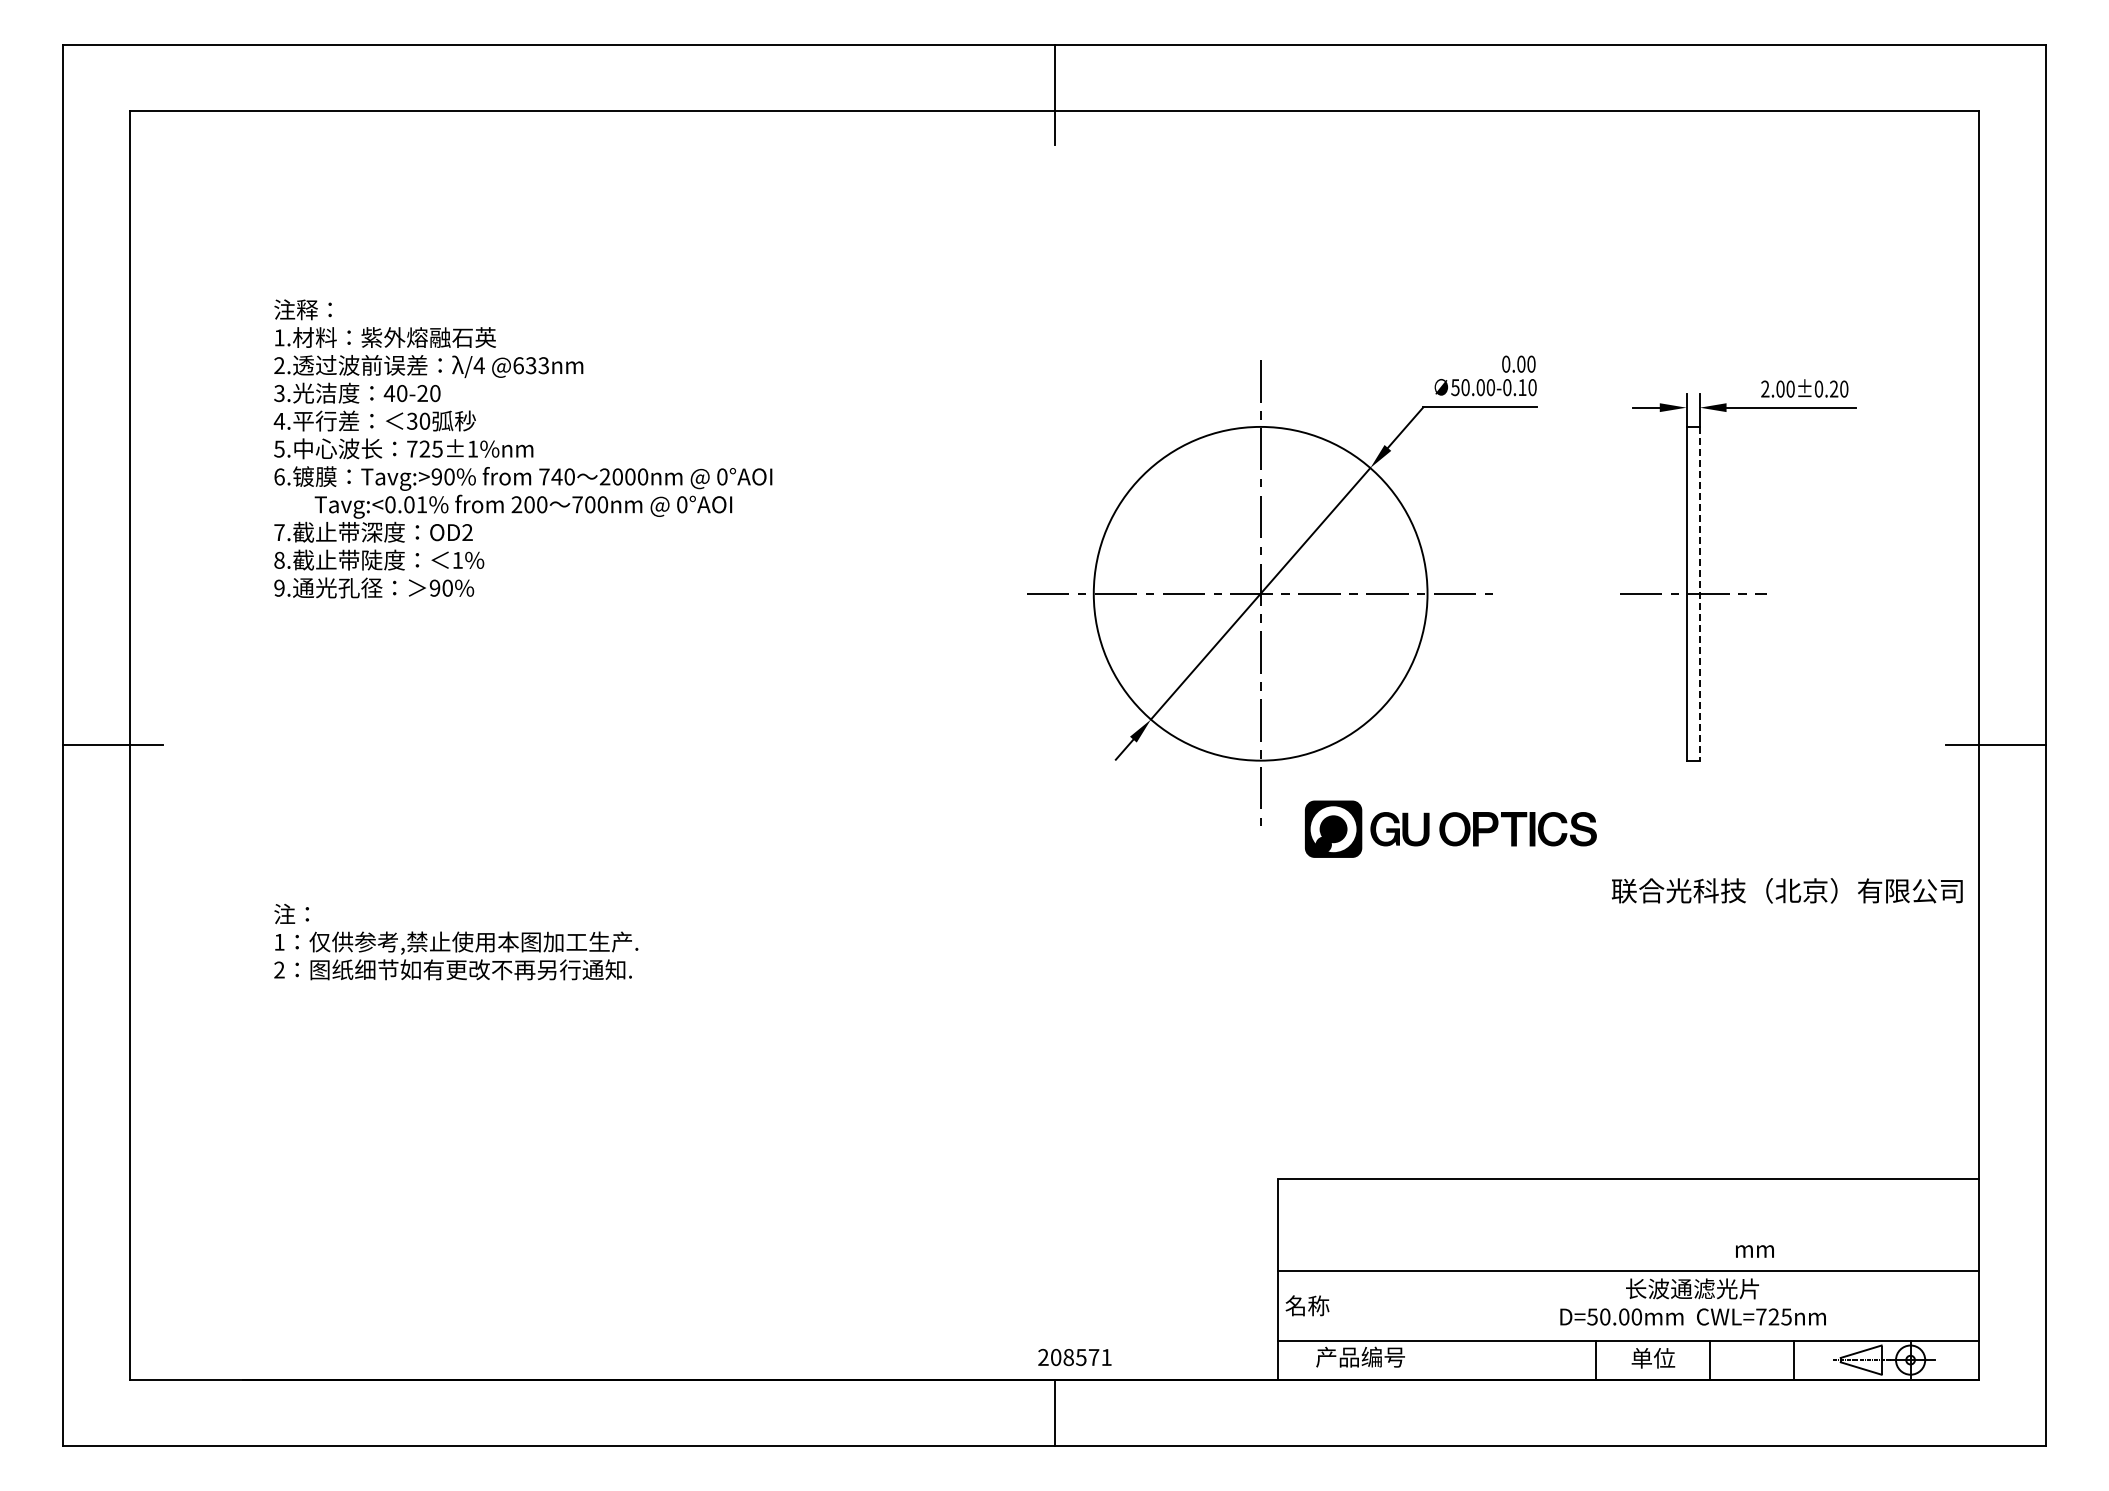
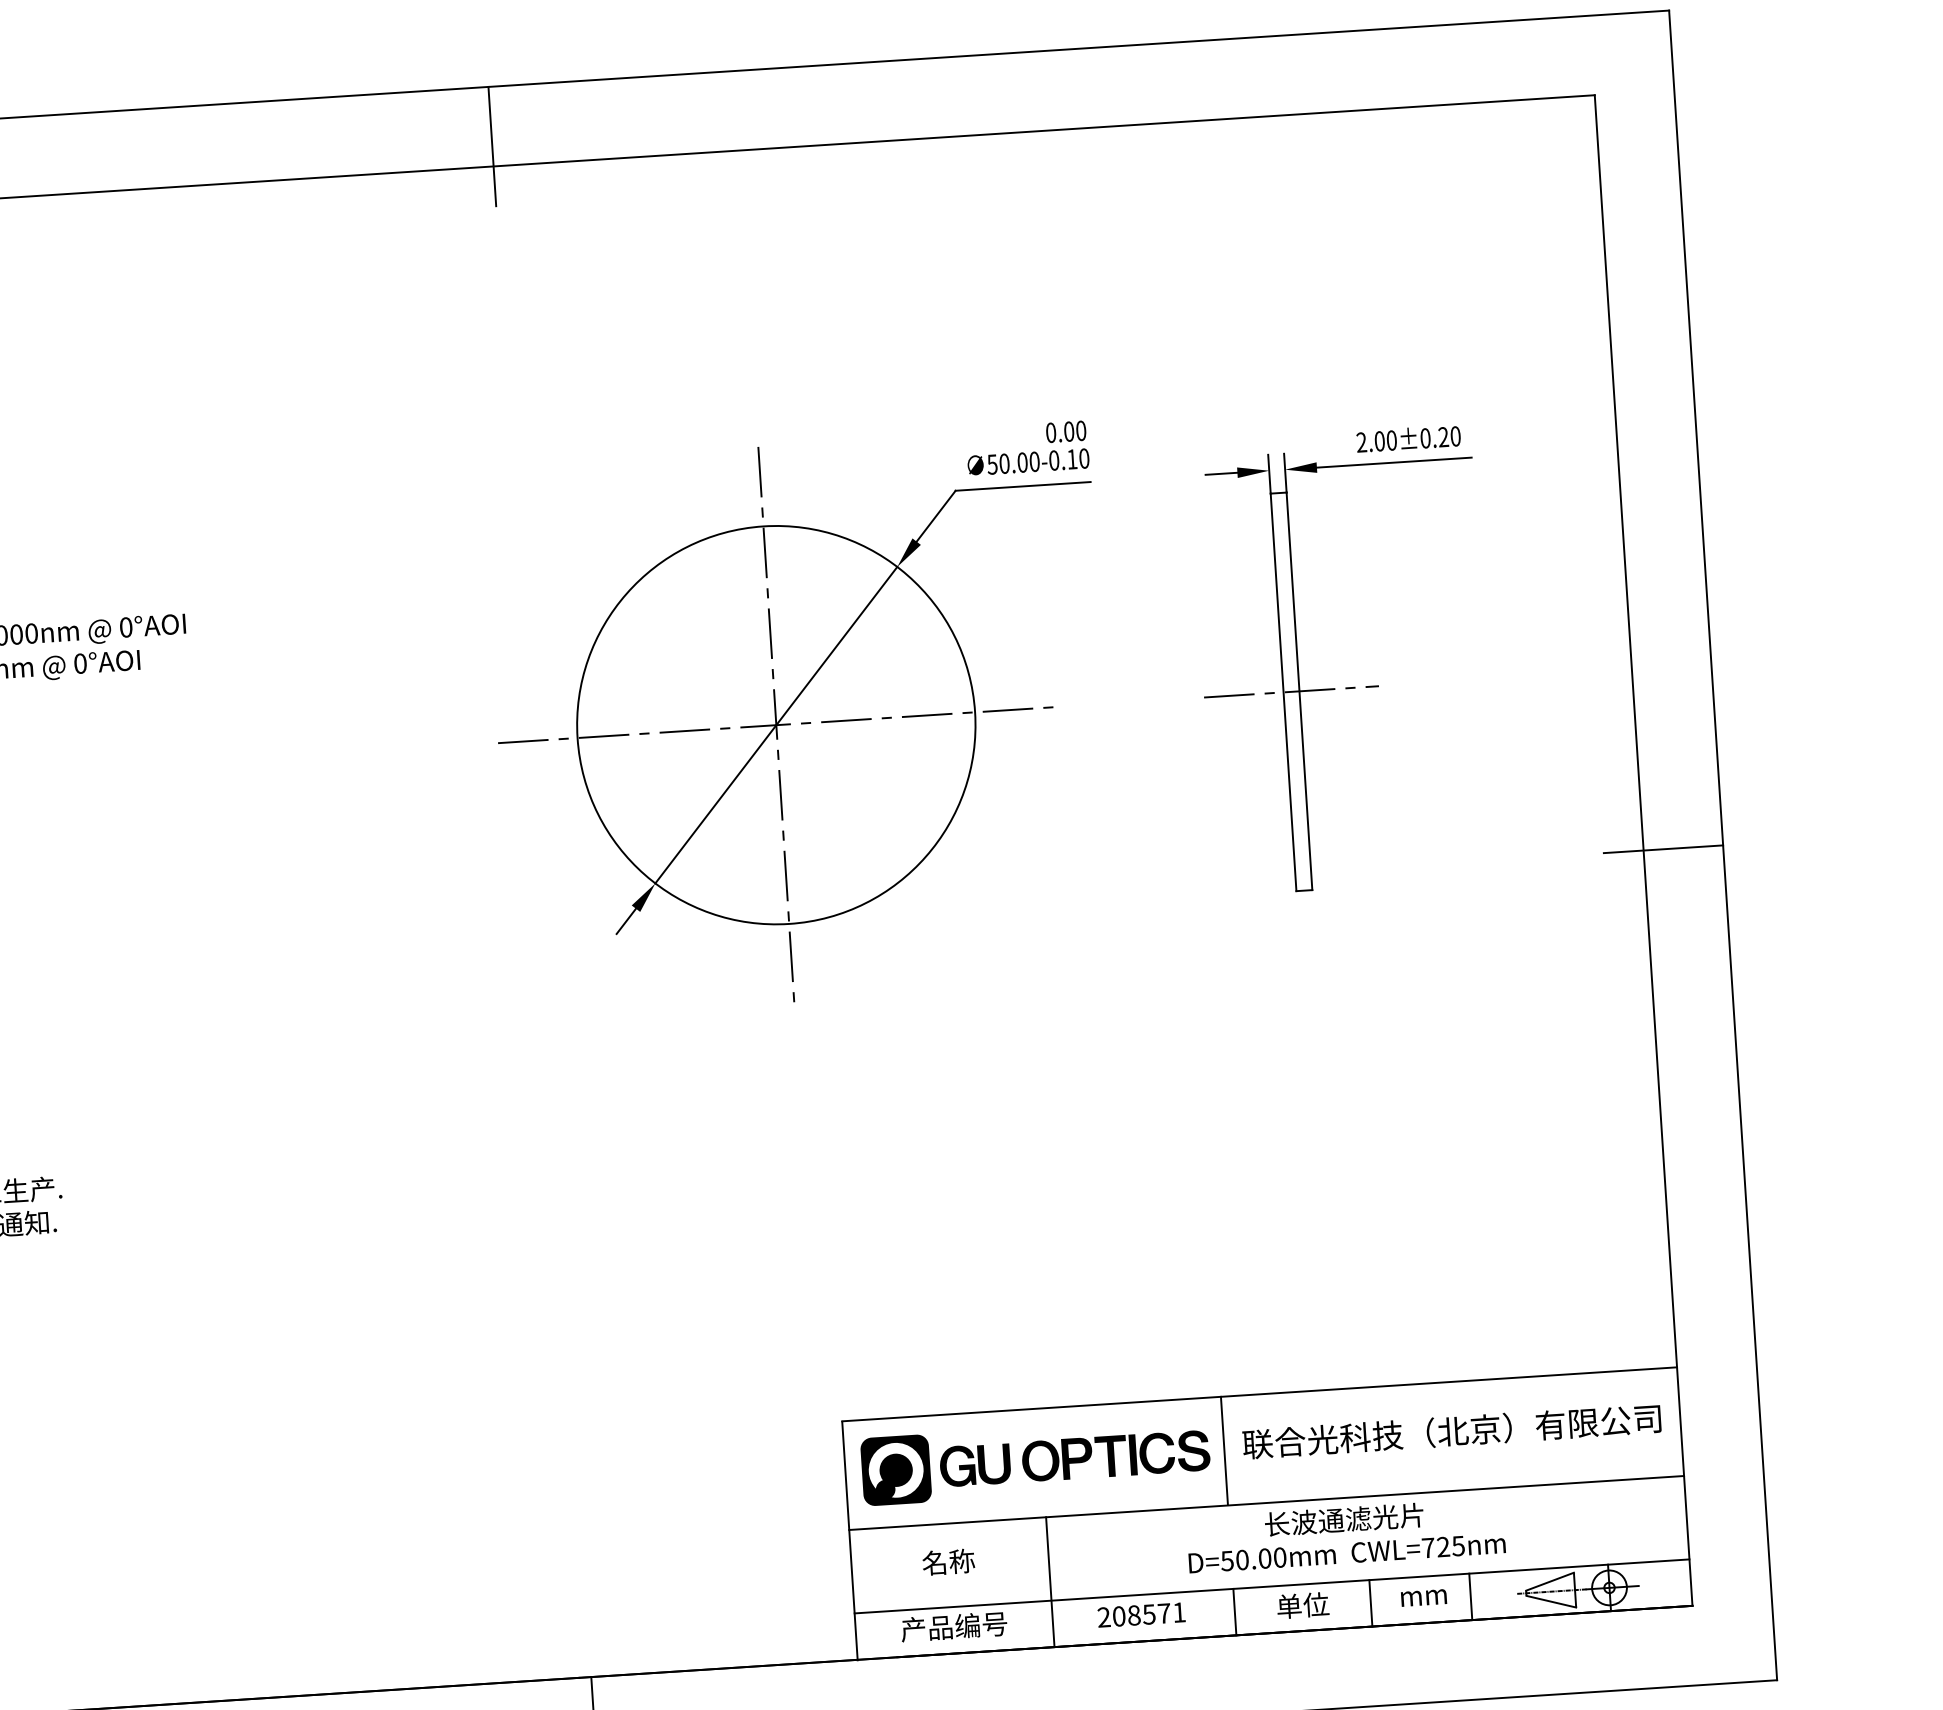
line: (1699, 593) -> (1299, 691), dashed -> solid
part: (1450, 828) -> (1035, 1460), moved
text: (1787, 890) -> (1452, 1431), moved
line: (1596, 1224) -> (1224, 1450), added
text: (1754, 1251) -> (1423, 1597), moved
text: (1307, 1305) -> (948, 1561), moved
line: (1443, 1324) -> (1050, 1581), added
text: (1074, 1357) -> (1141, 1615), moved

